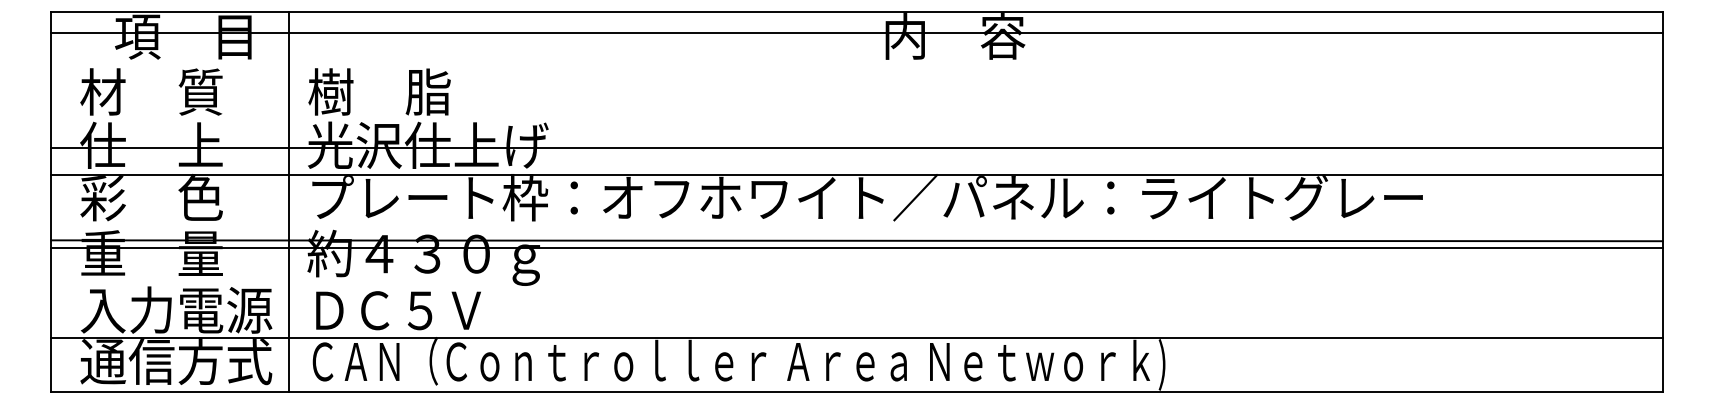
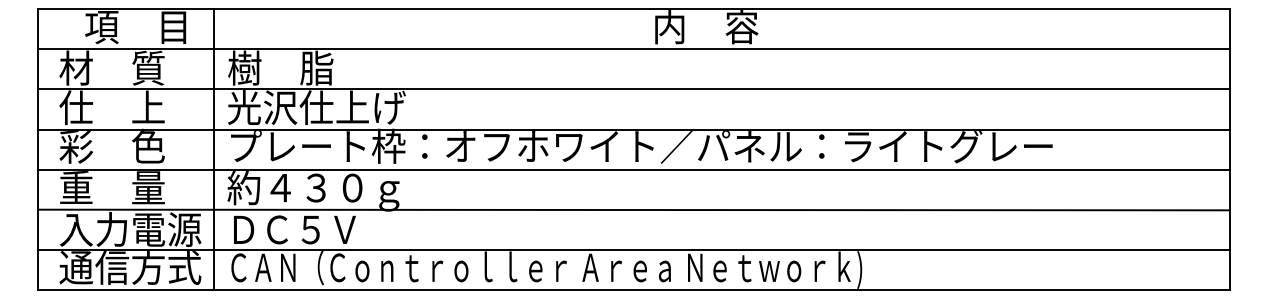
line: (856, 32) -> (633, 49), moved
line: (856, 147) -> (633, 89), moved
line: (856, 240) -> (633, 209), moved
line: (856, 248) -> (633, 169), moved

